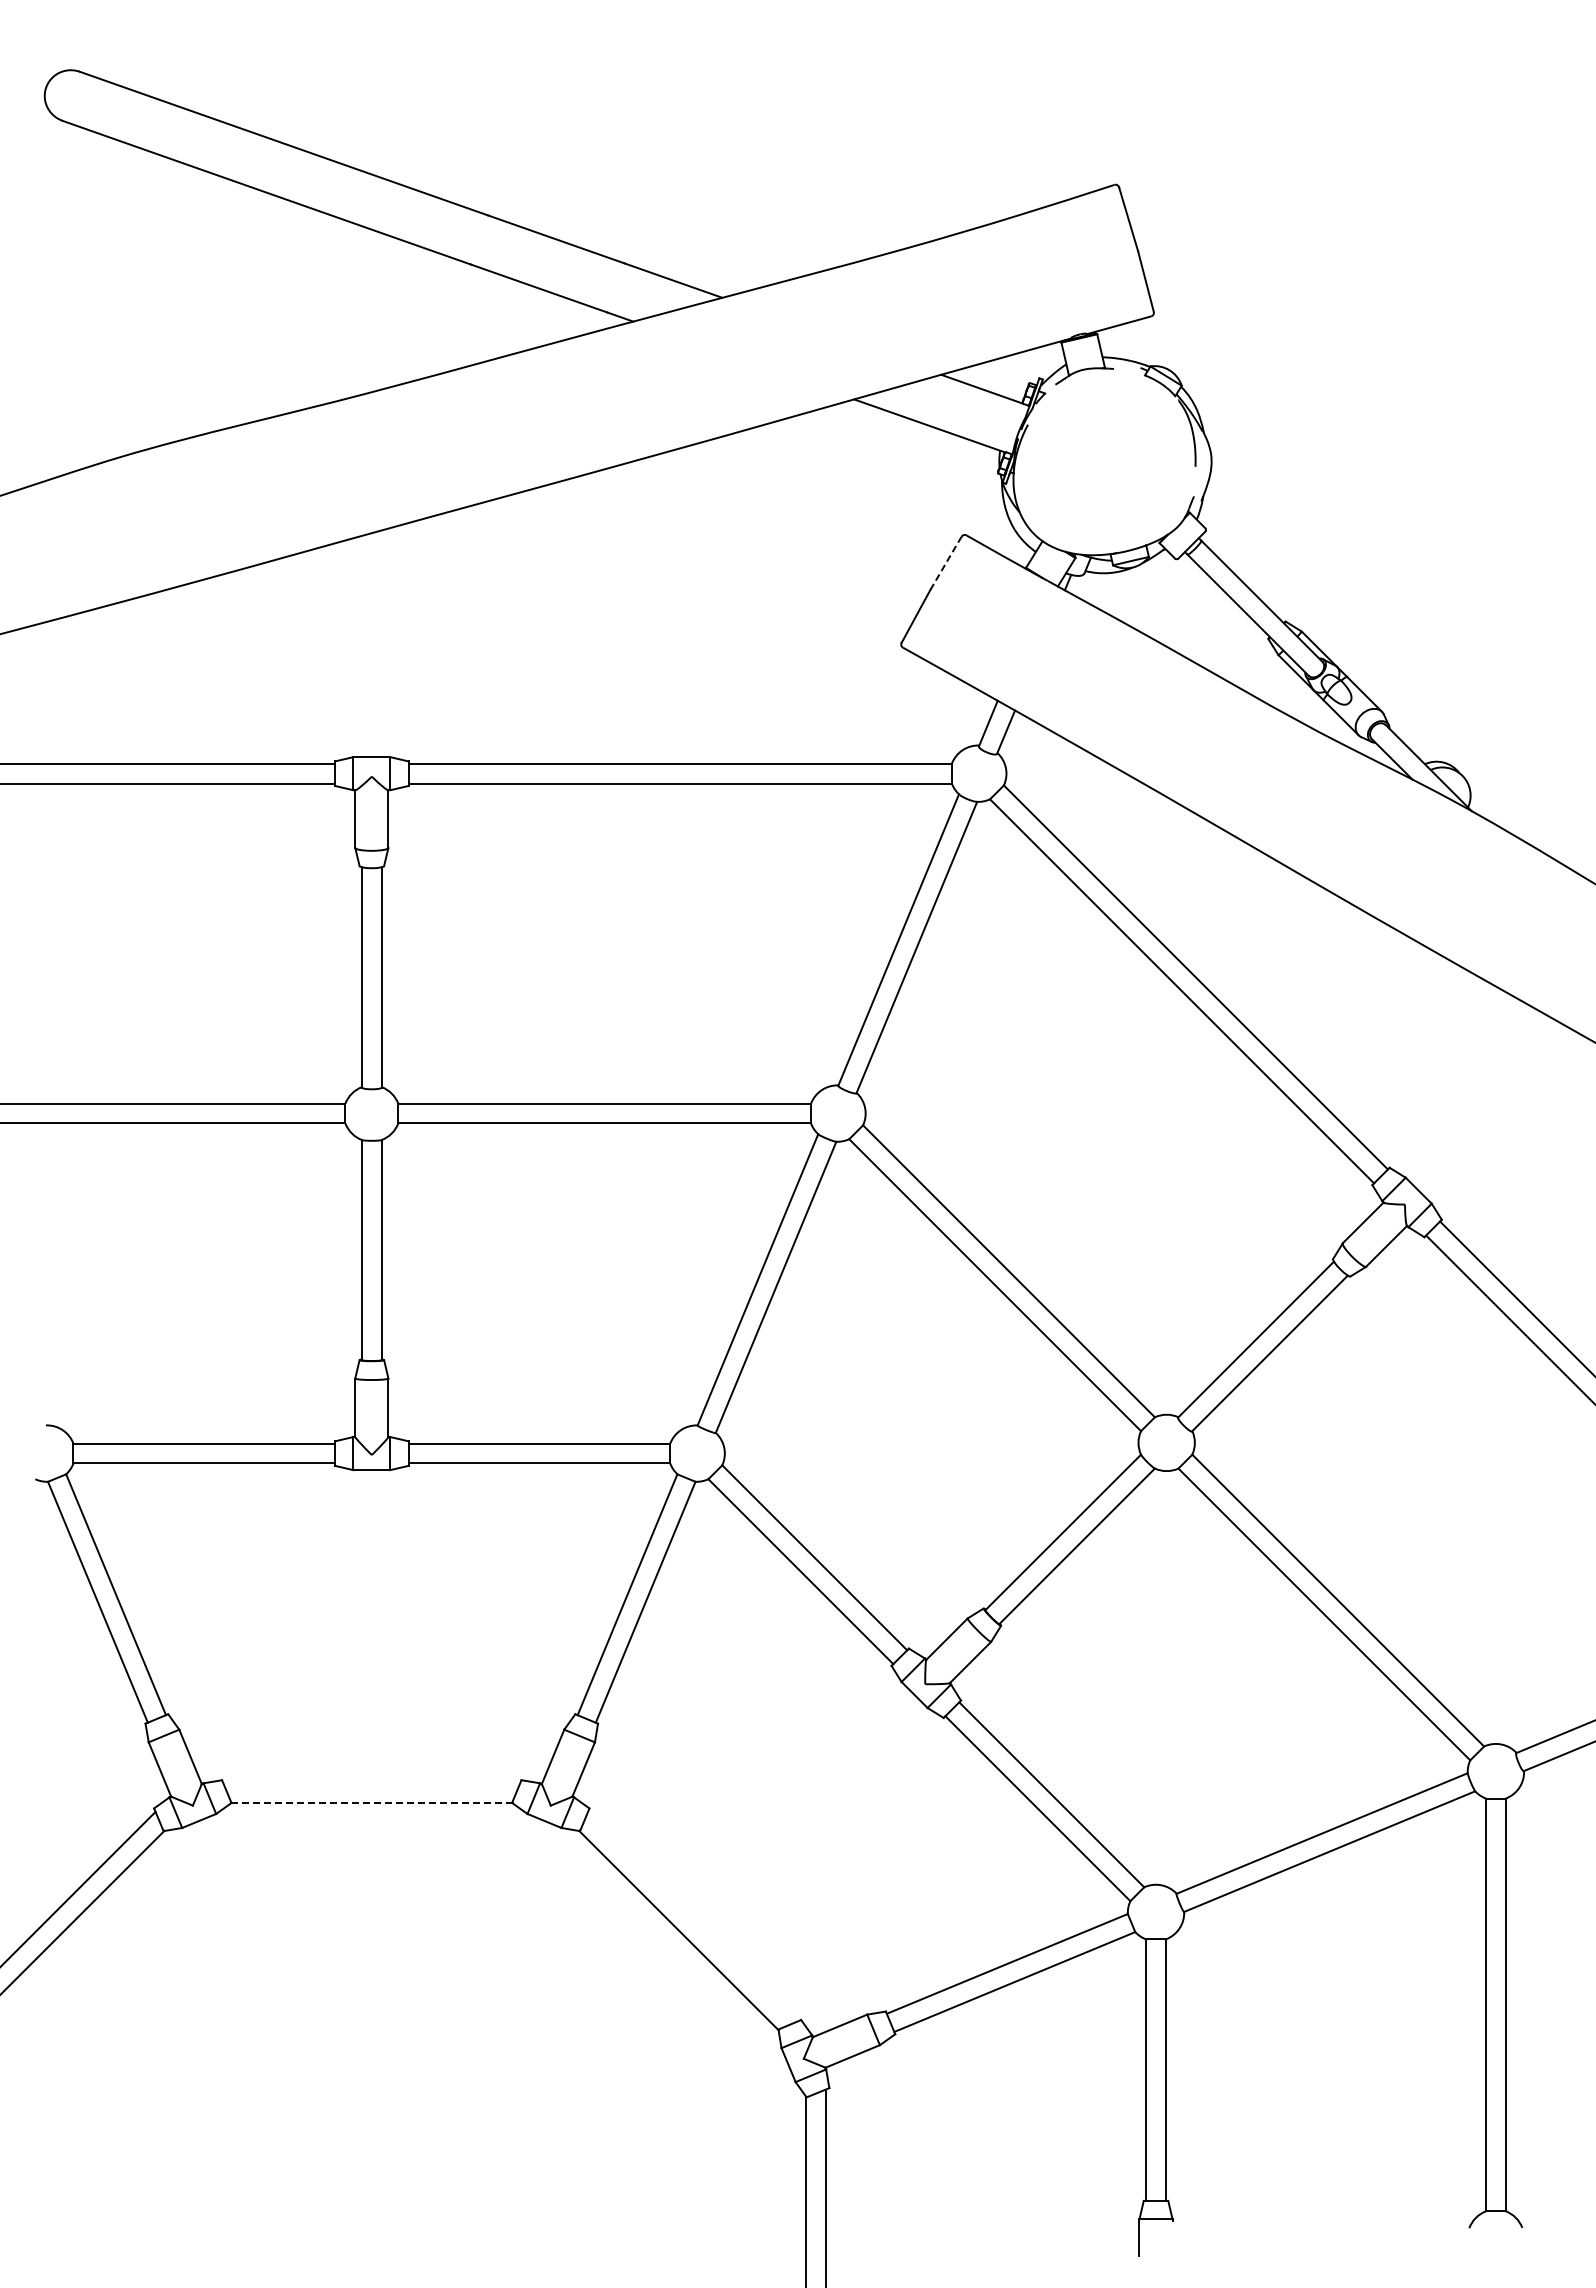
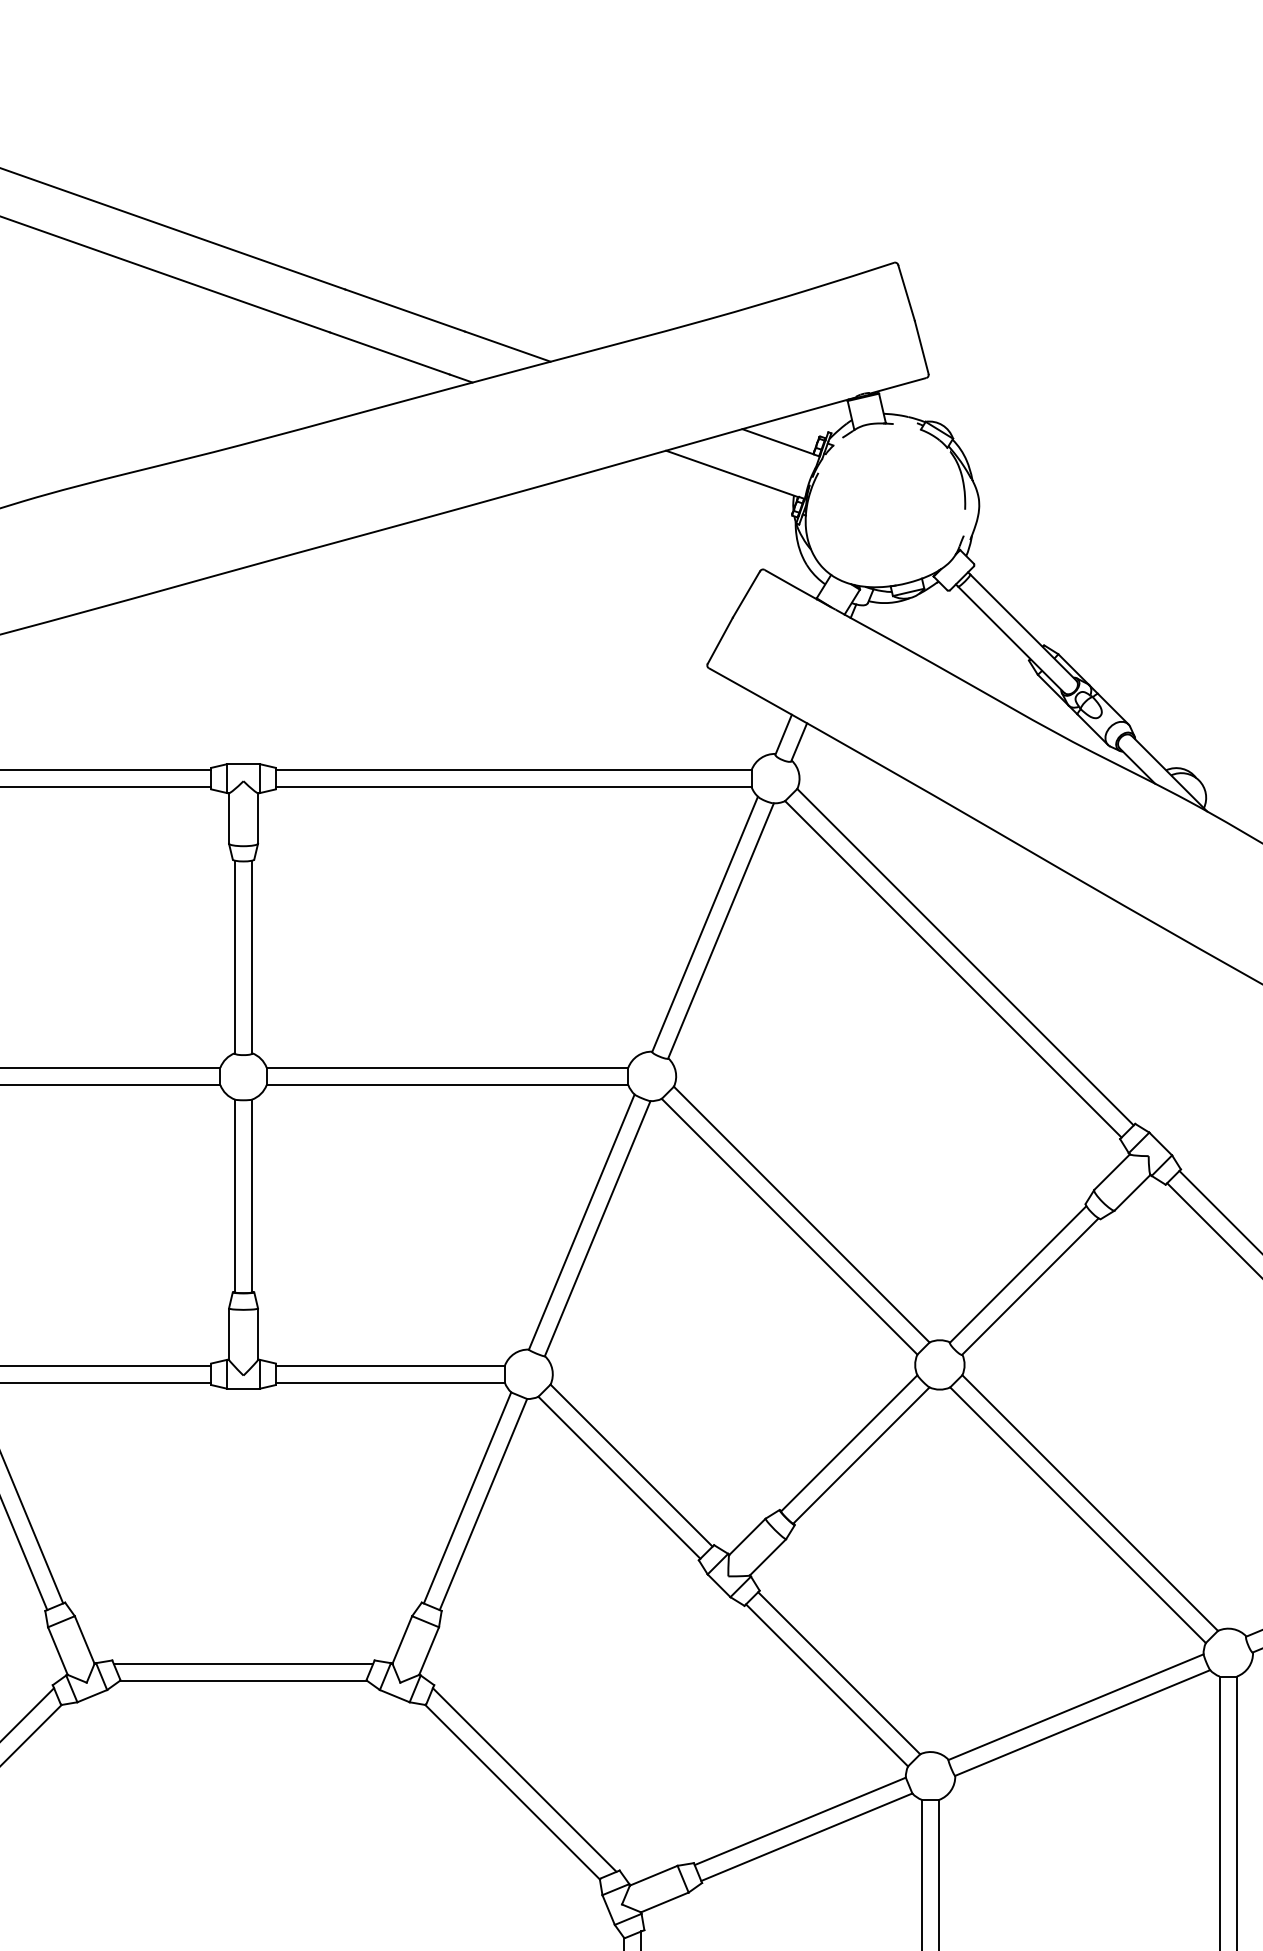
line: (945, 563) -> (746, 594), dashed -> solid
line: (371, 1783) -> (243, 1663), added
line: (371, 1803) -> (243, 1680), dashed -> solid
line: (692, 1916) -> (524, 1779), added

